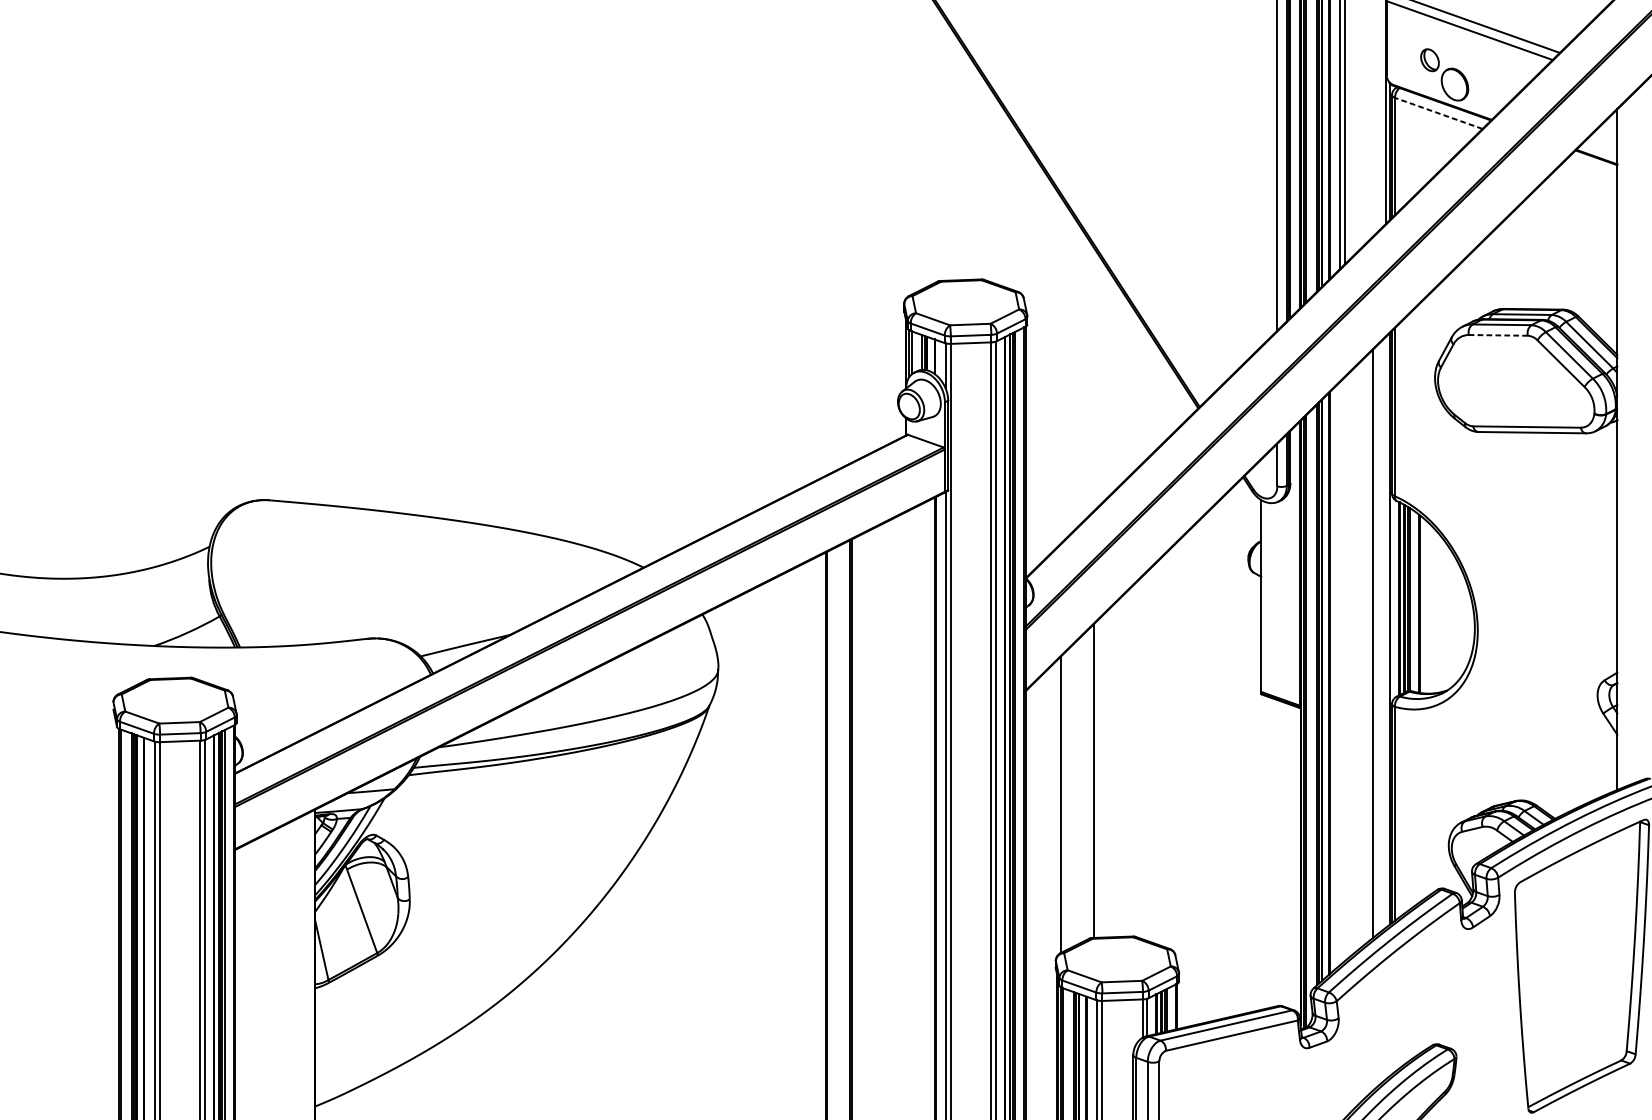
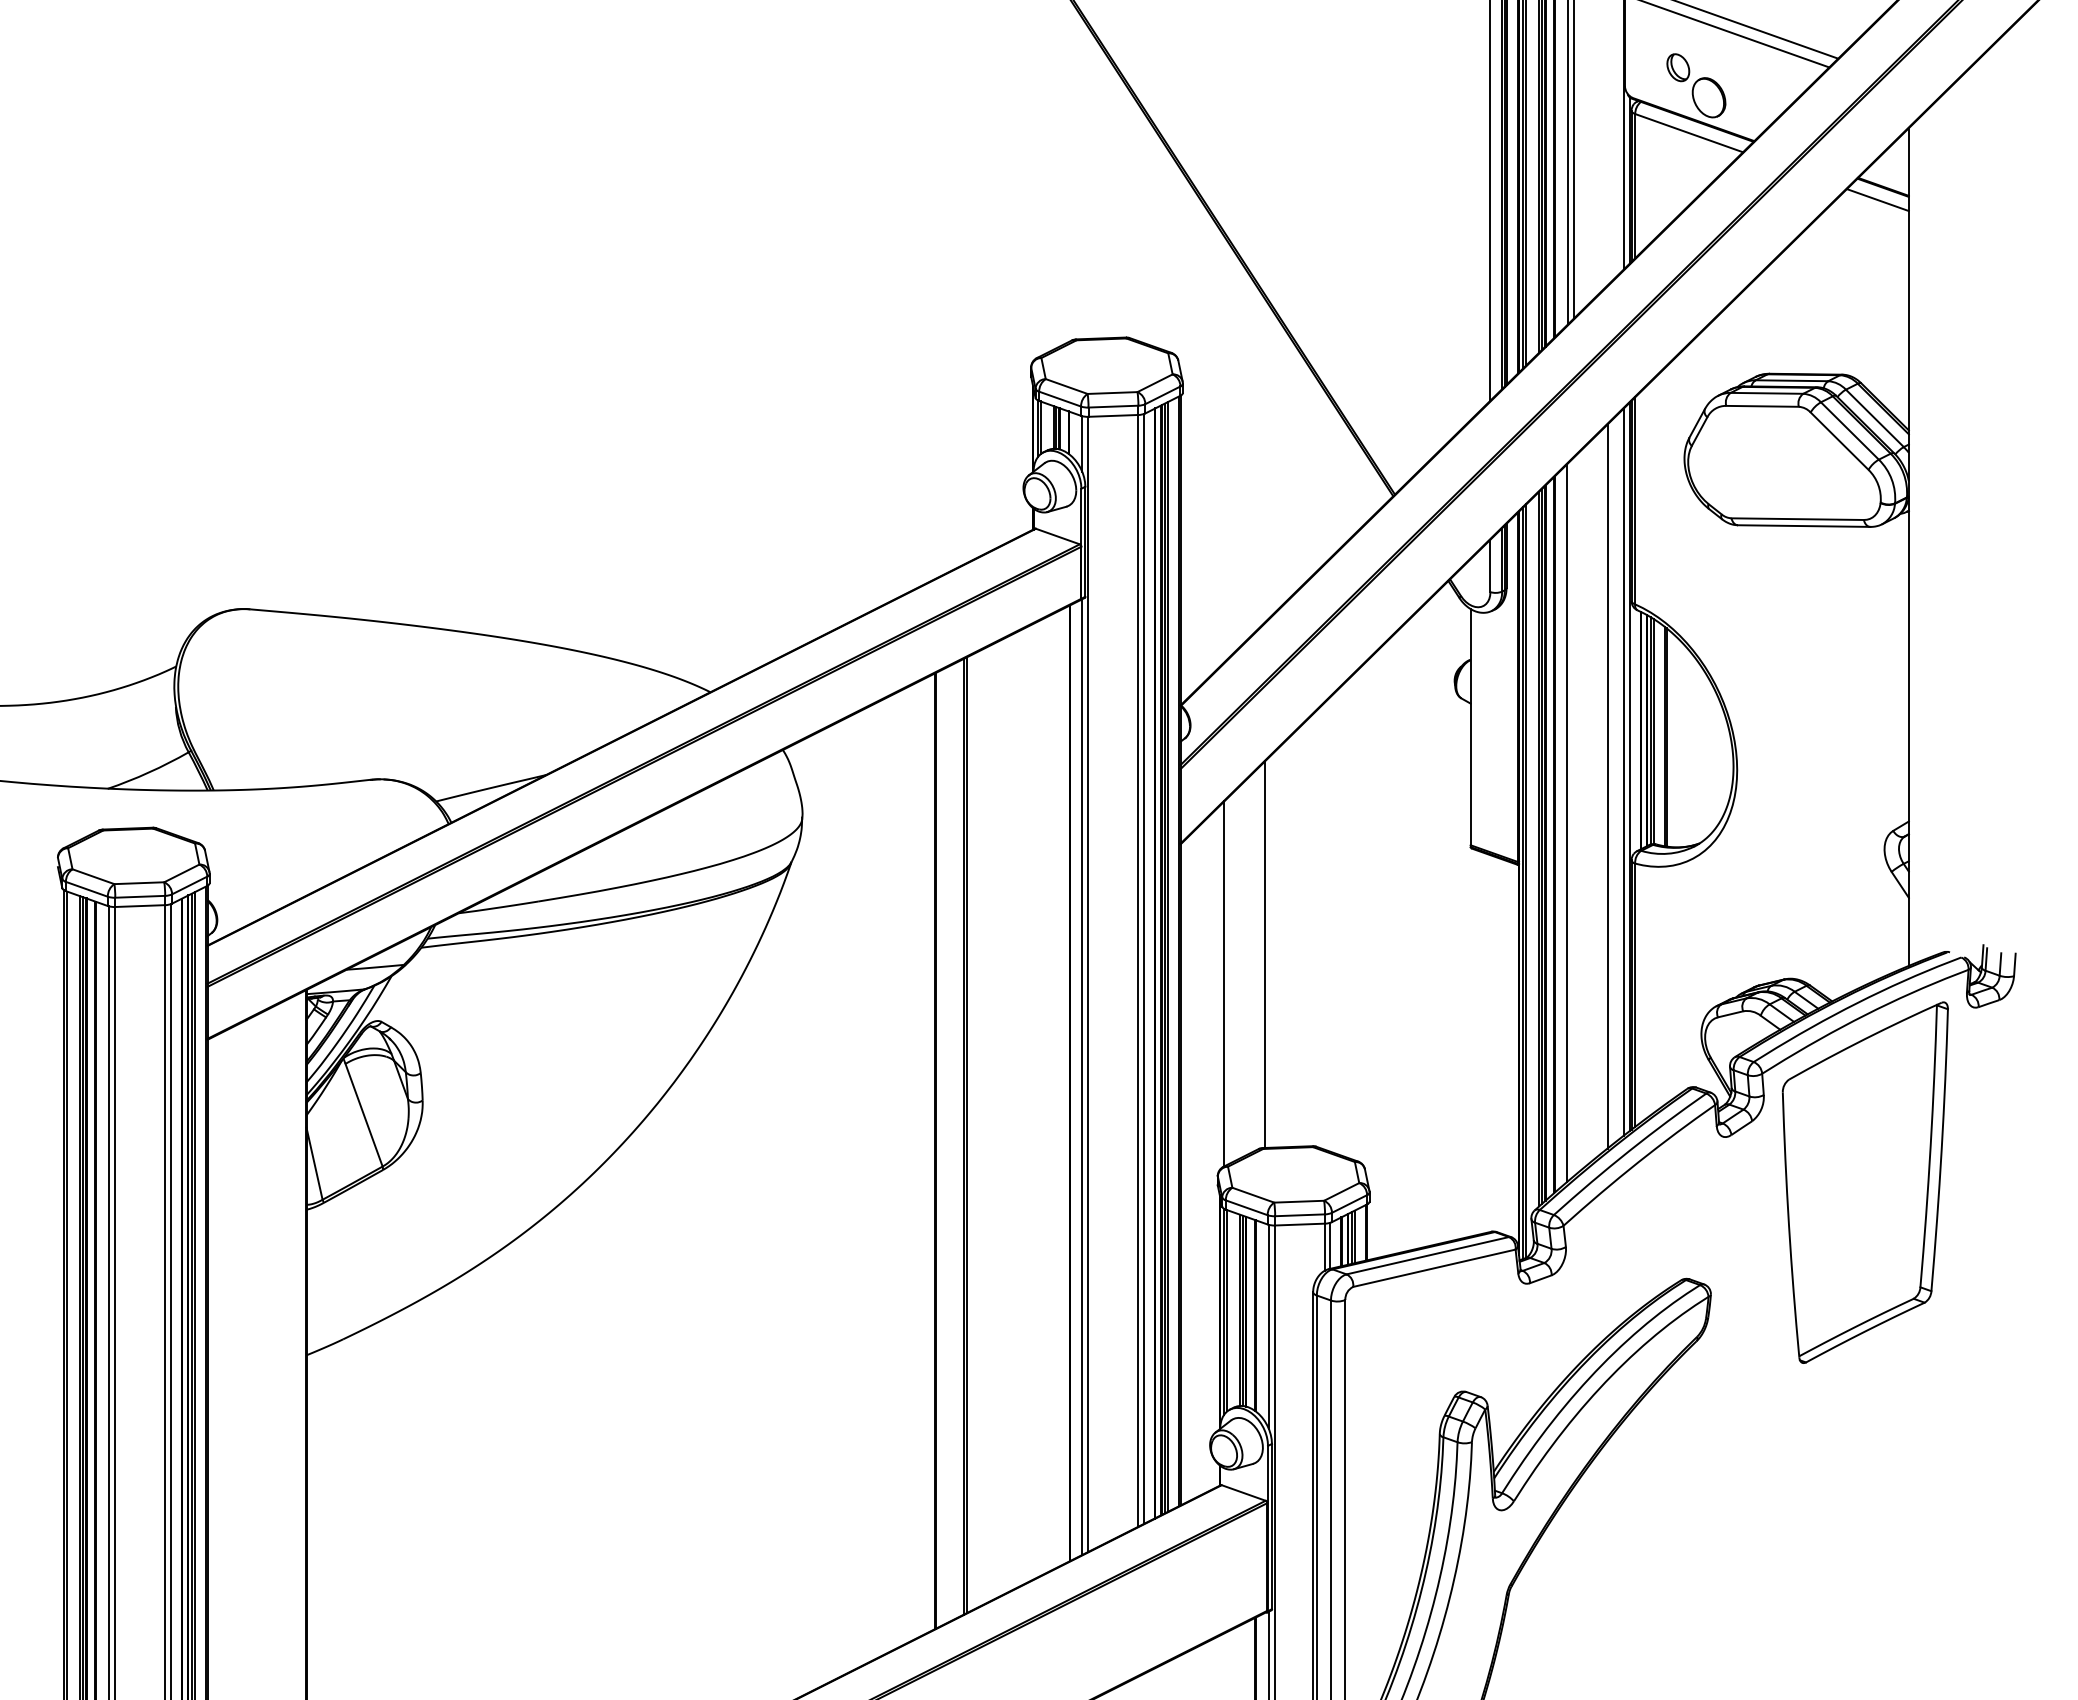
line: (1438, 112) -> (1688, 132), dashed -> solid
line: (1591, 168) -> (1877, 200), added
line: (1498, 335) -> (1762, 406), dashed -> solid
line: (1386, 632) -> (1624, 771), added
line: (1339, 674) -> (1566, 823), added

